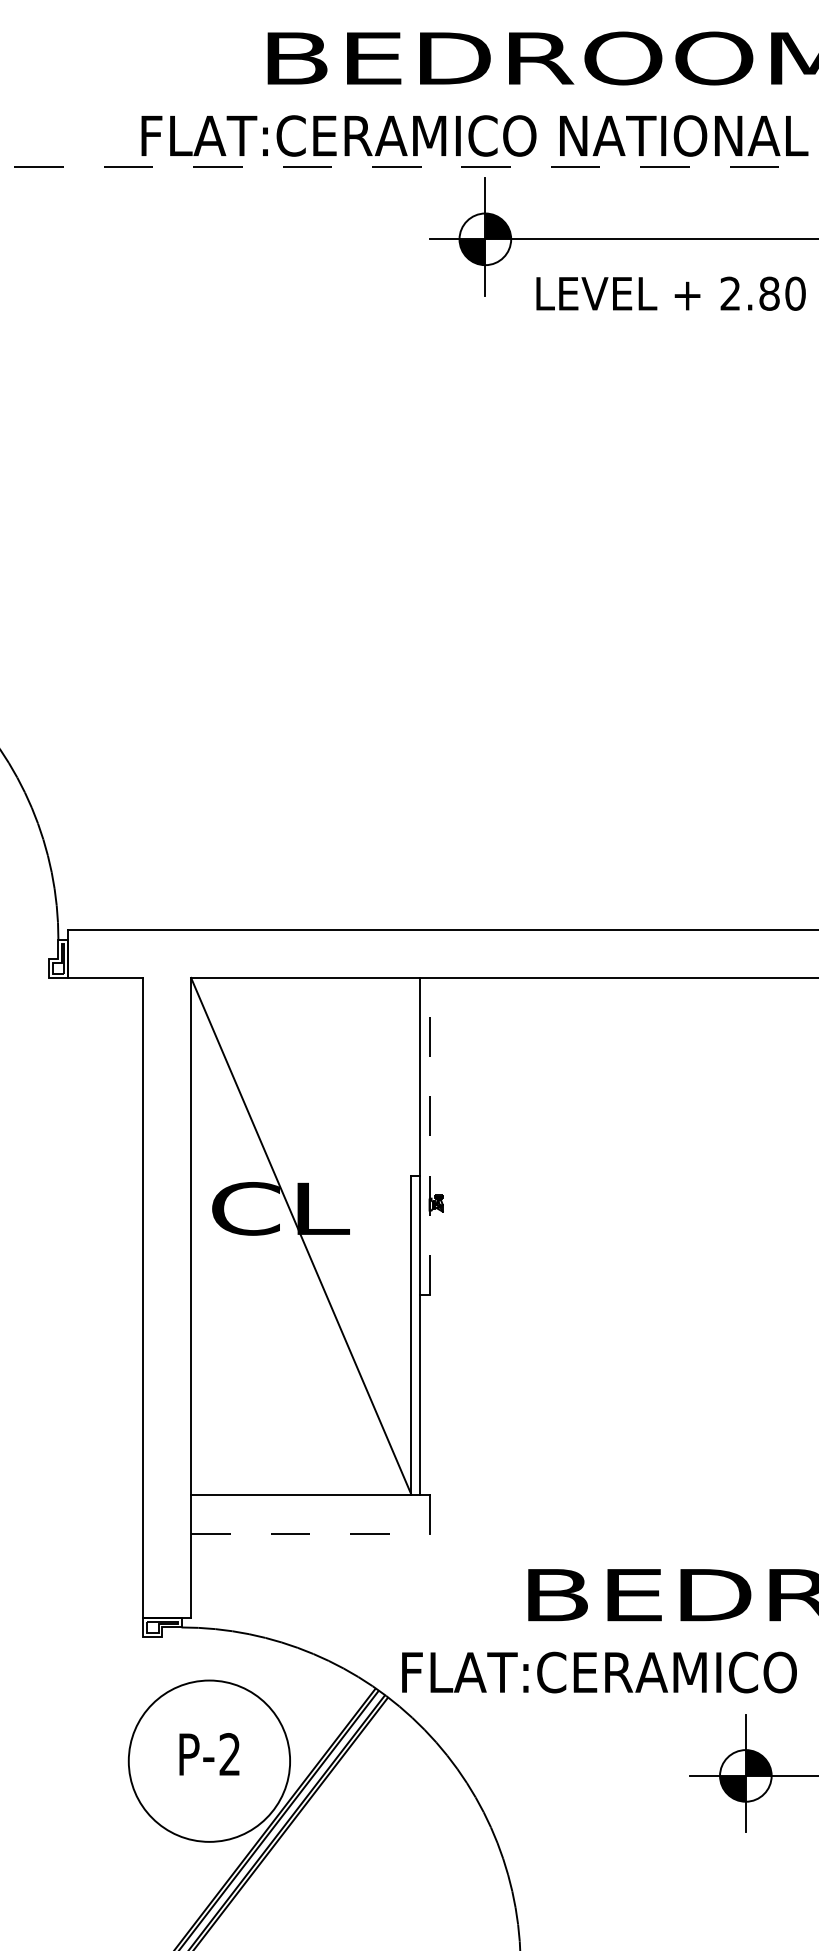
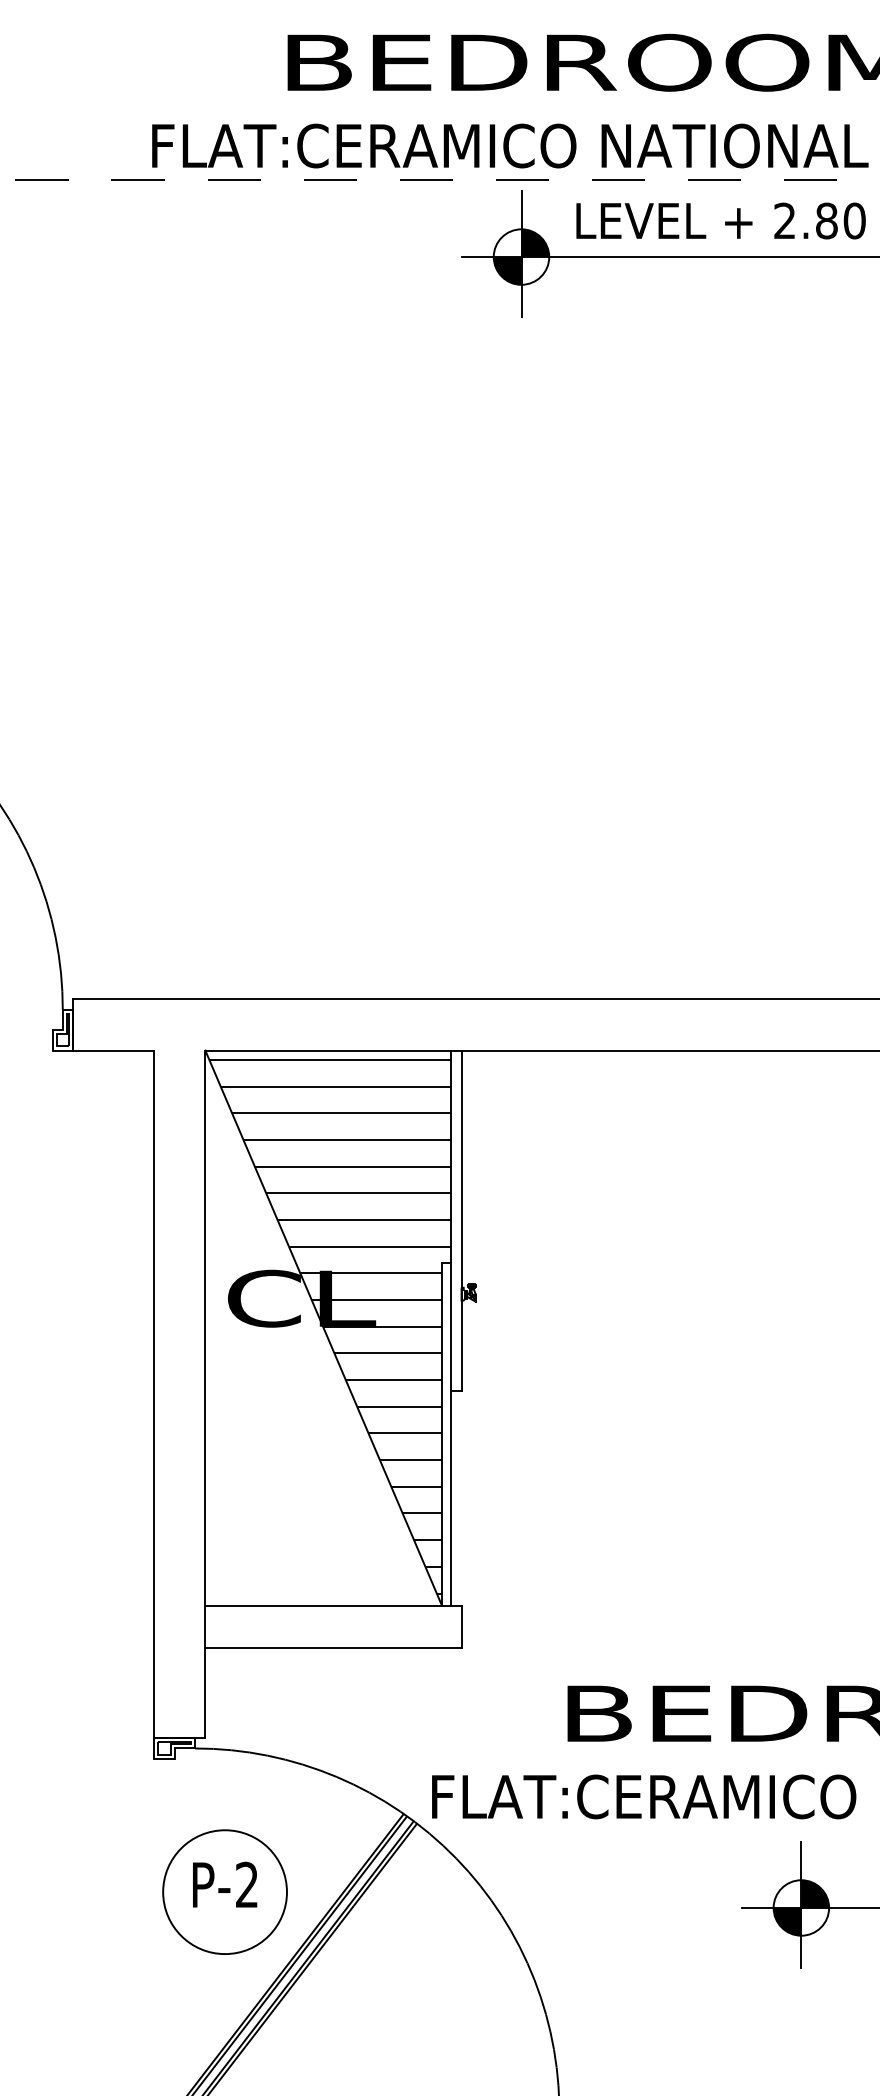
text: (670, 293) -> (720, 220), moved
line: (429, 1136) -> (461, 1220), dashed -> solid
hatch: (306, 1234) -> (329, 1326), added
line: (310, 1534) -> (333, 1648), dashed -> solid
circle: (209, 1760) -> (225, 1891), size x0.71

